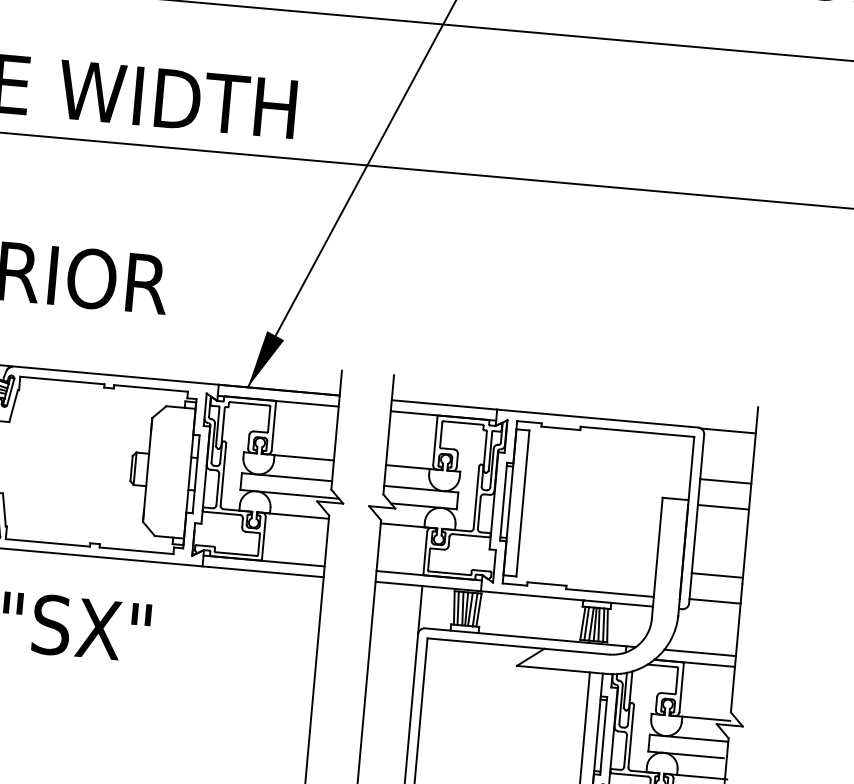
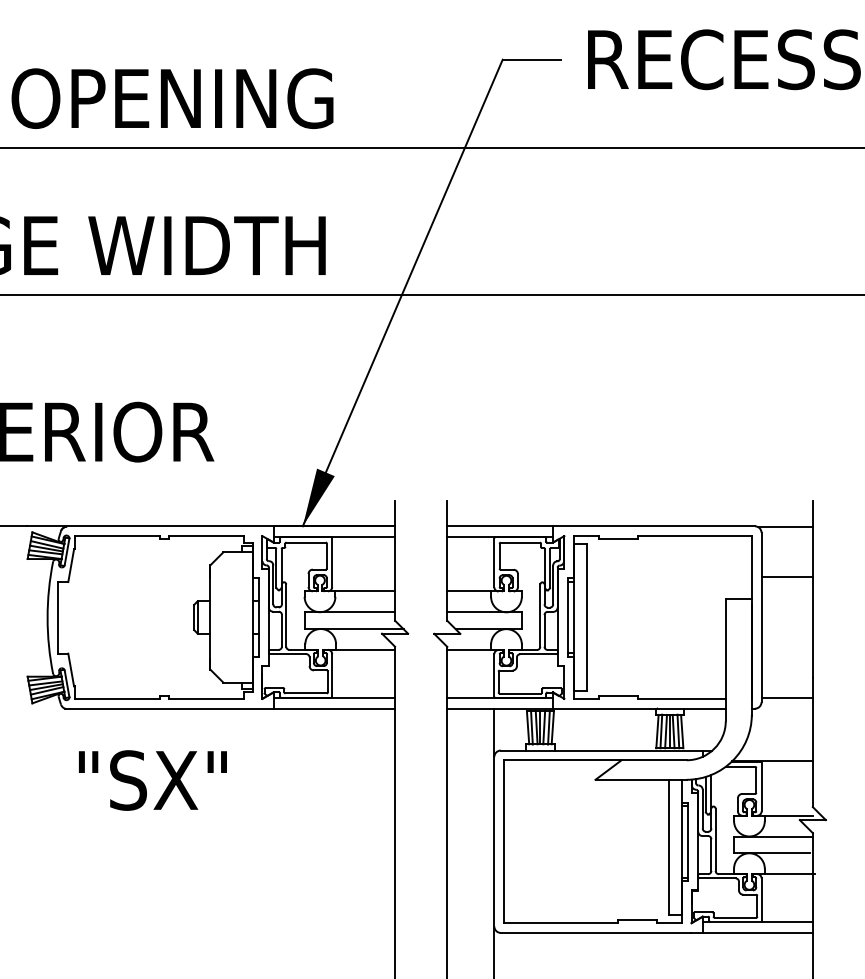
line: (722, 507) -> (786, 603), removed
line: (716, 574) -> (786, 671), removed
line: (699, 652) -> (776, 750), removed

